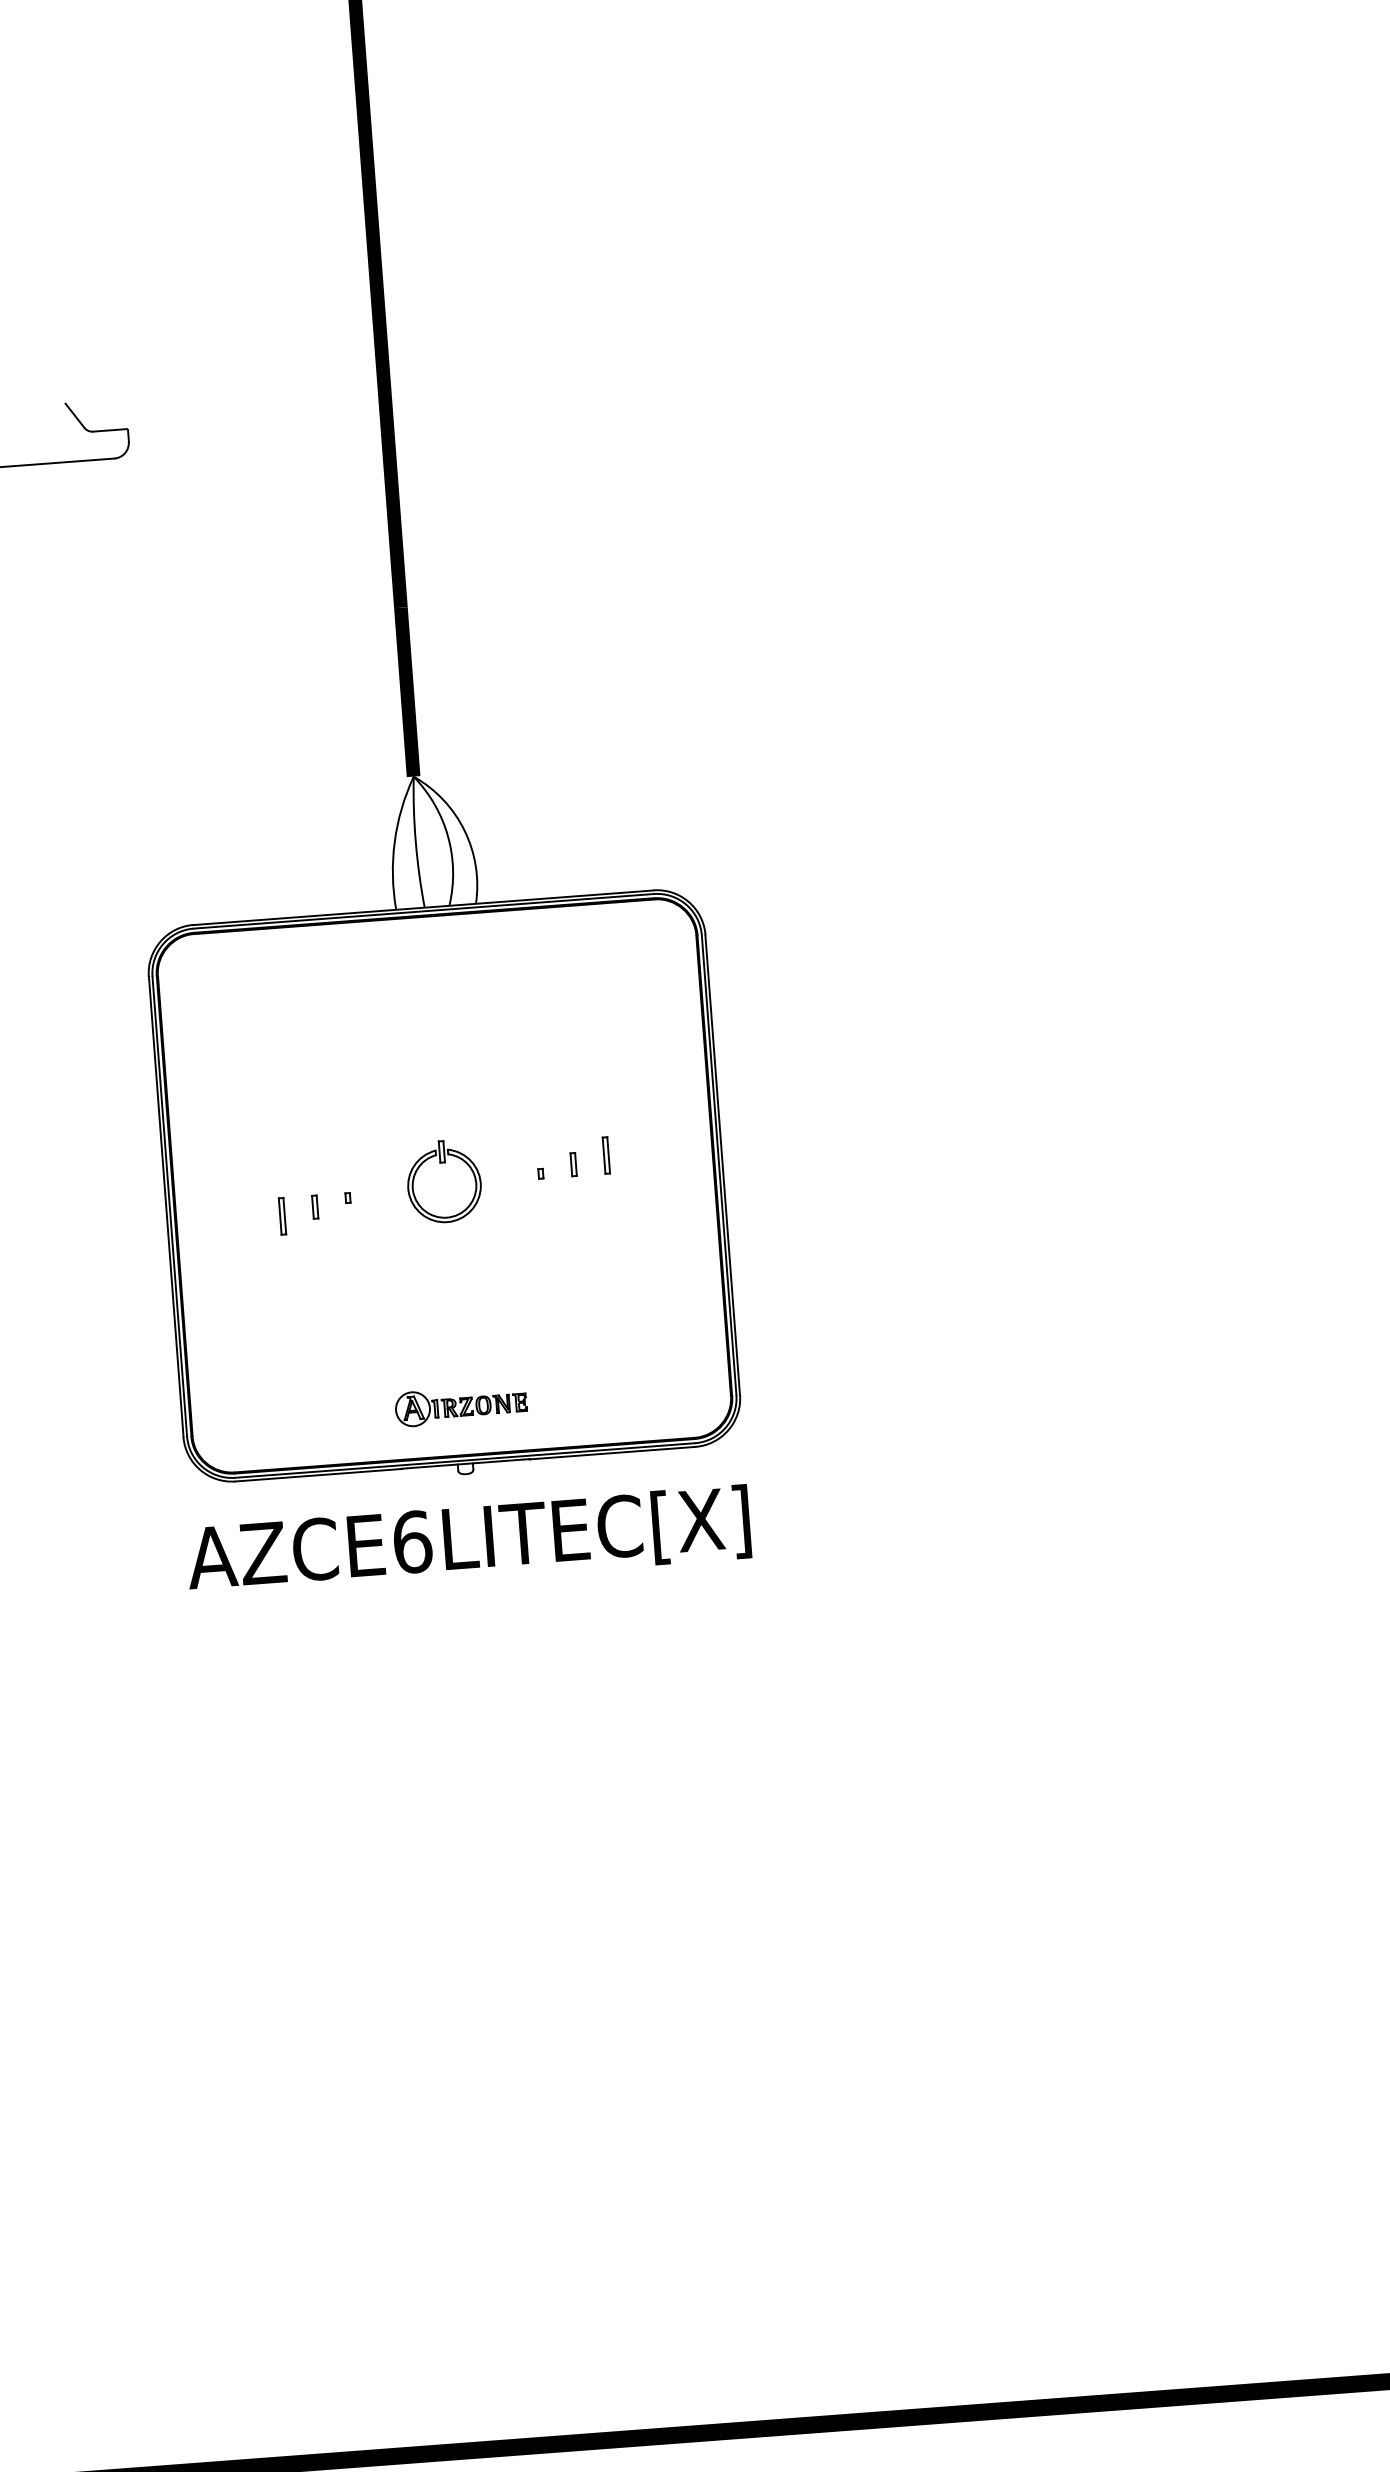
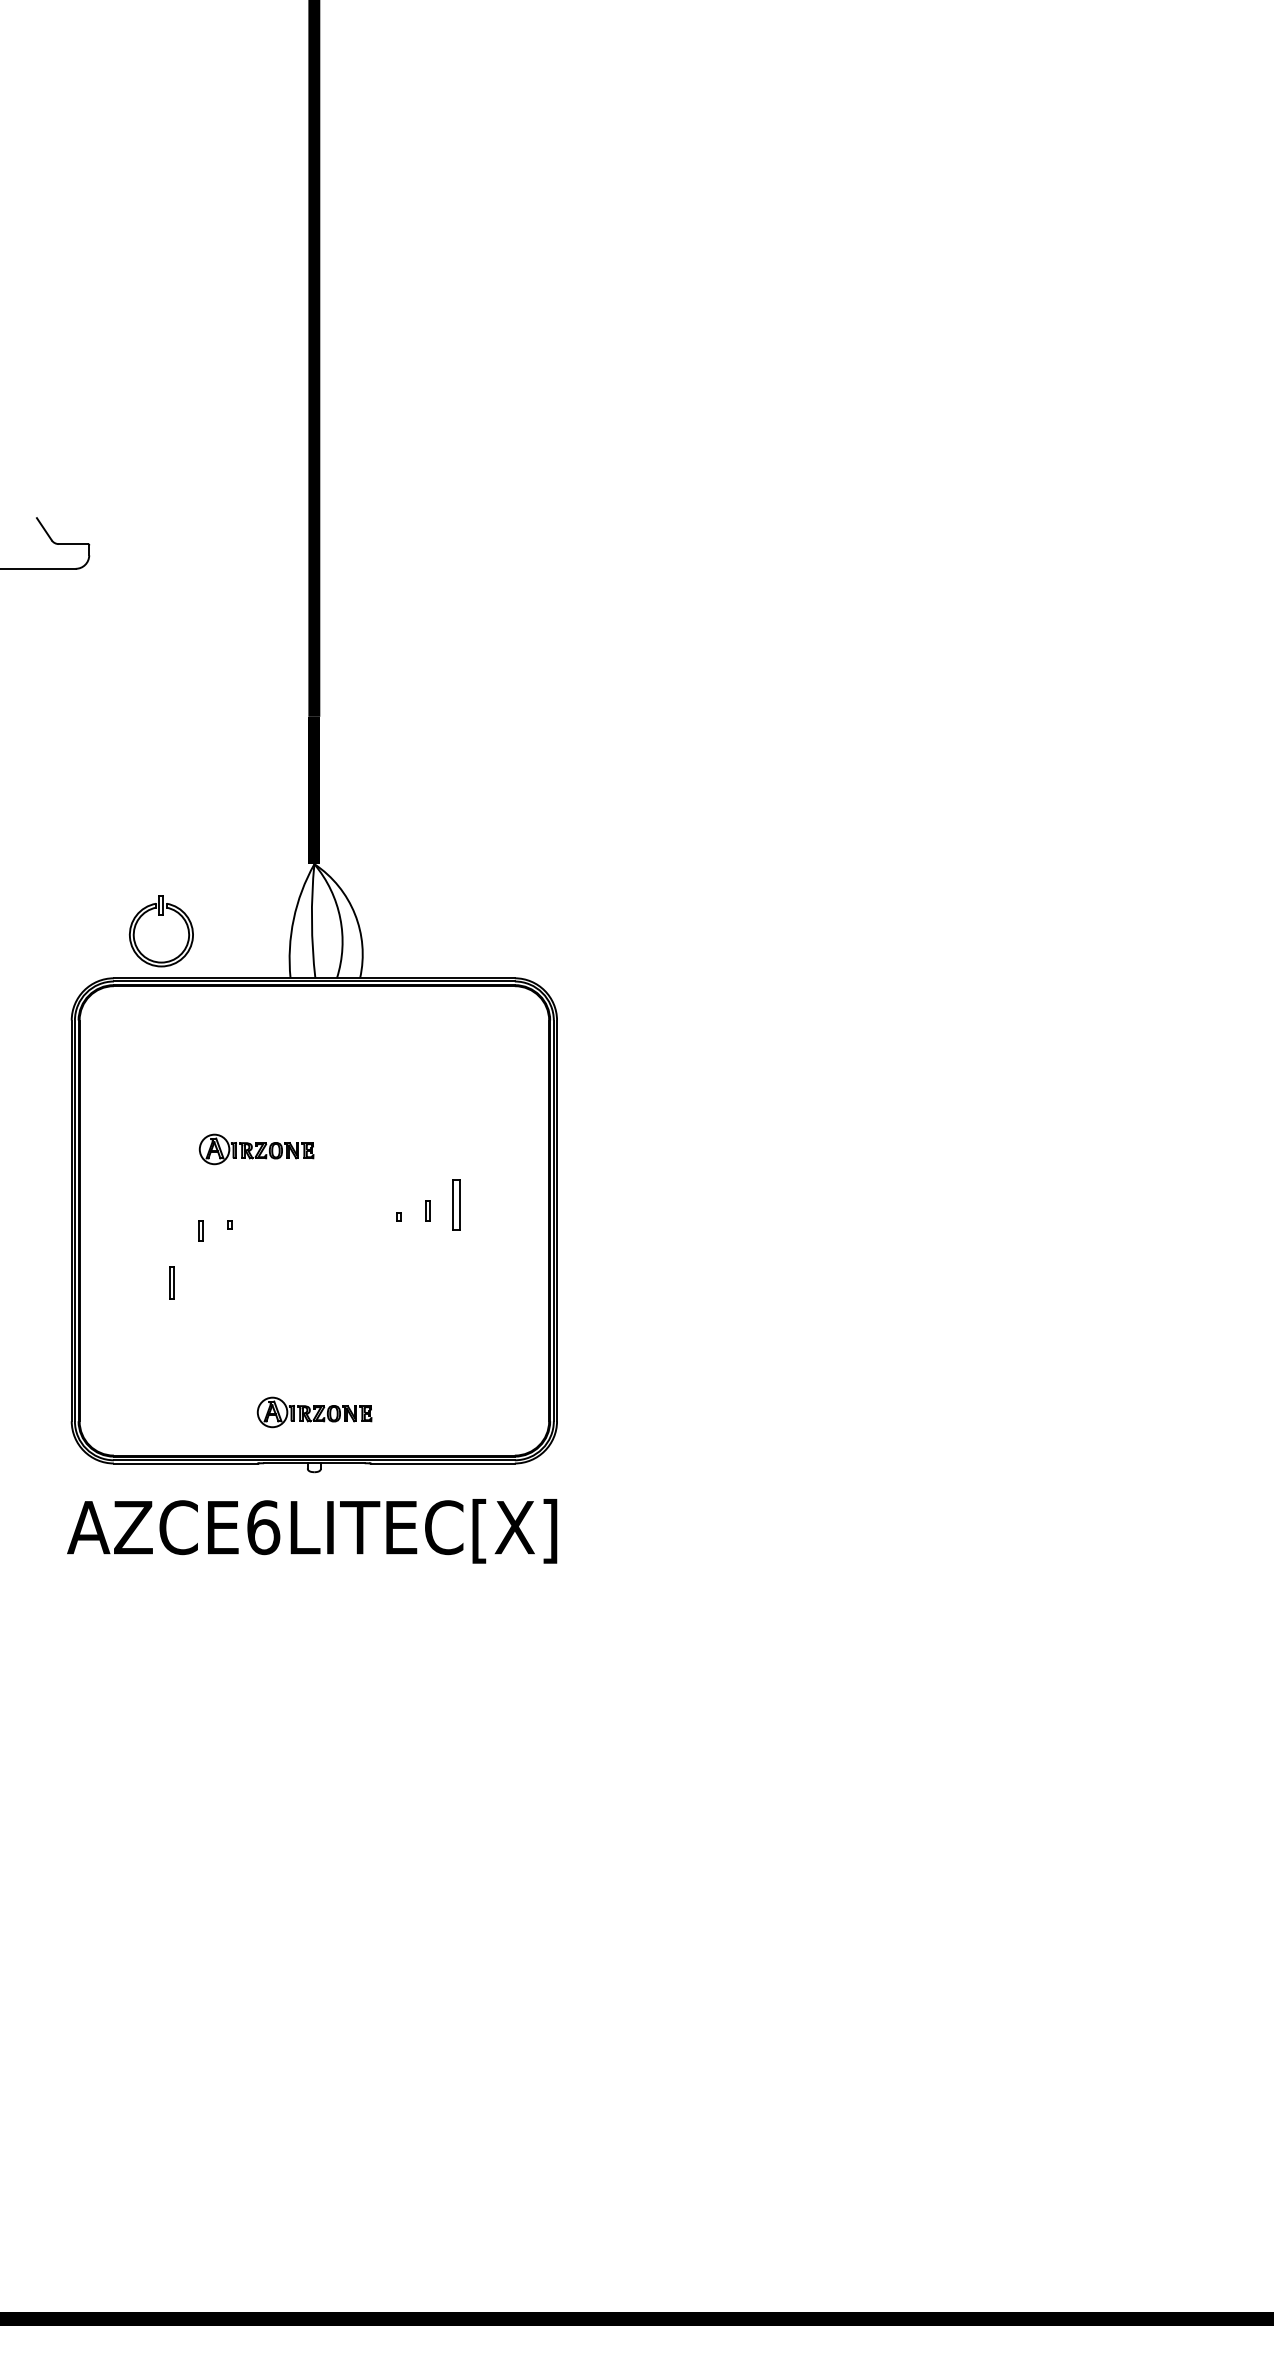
part: (371, 1109) -> (256, 1149), added
part: (606, 1154) -> (456, 1204), size x1.6
part: (441, 1163) -> (160, 915), moved
part: (281, 1216) -> (171, 1282), moved

